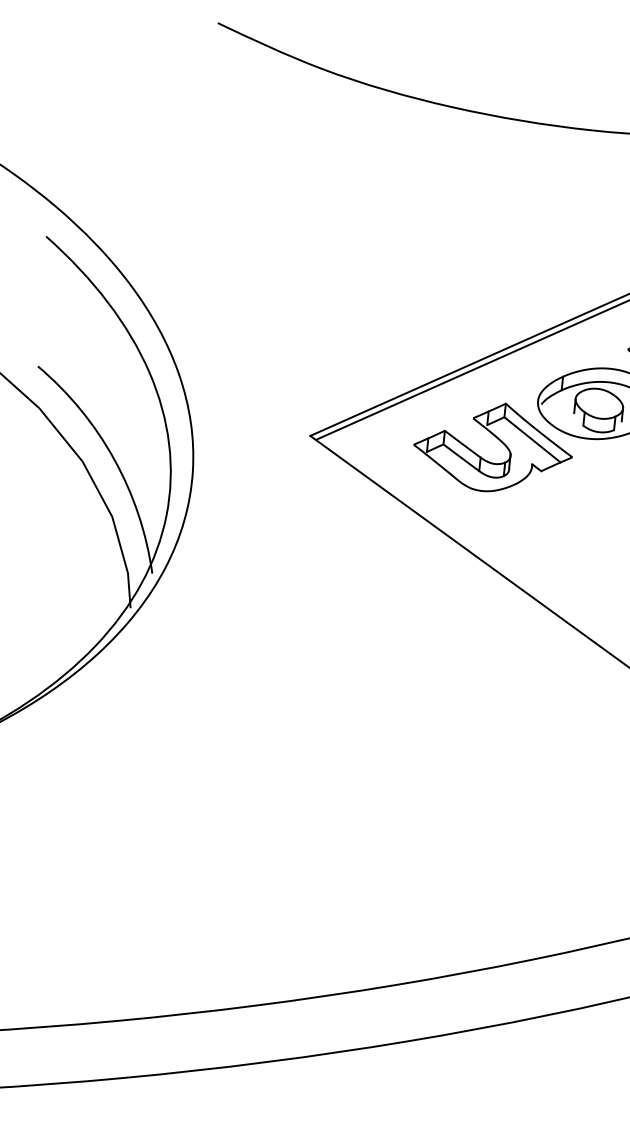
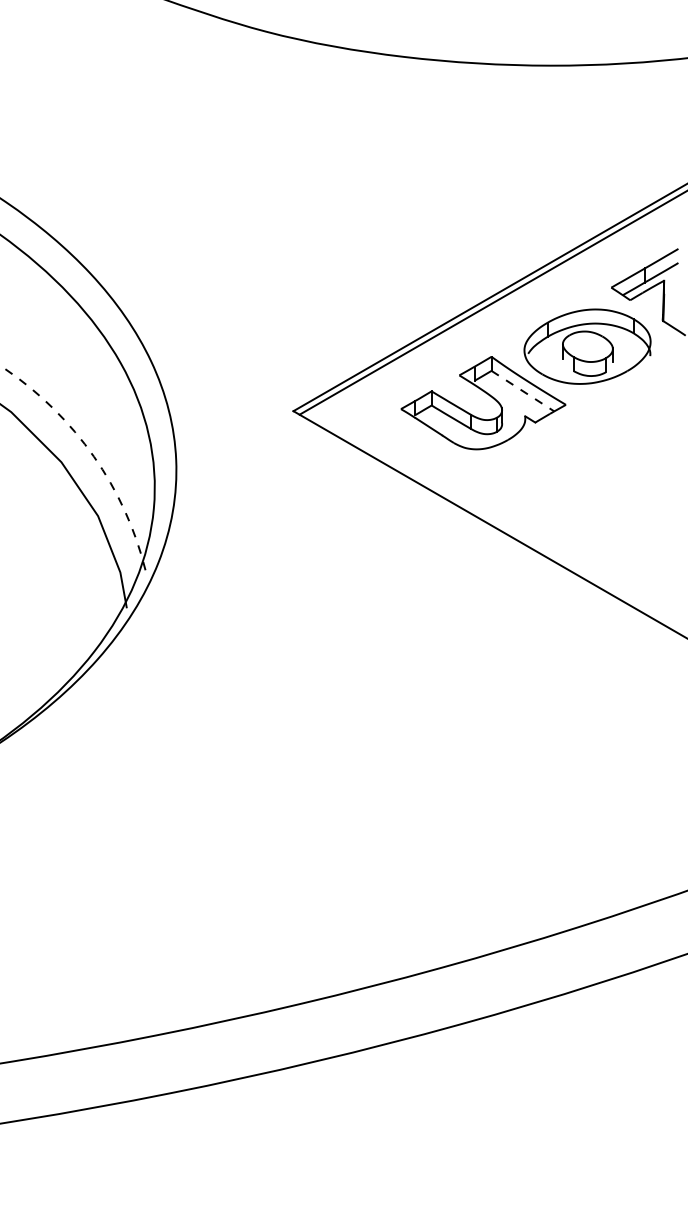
line: (533, 440) -> (523, 391), solid -> dashed
arc: (113, 459) -> (93, 456), solid -> dashed

